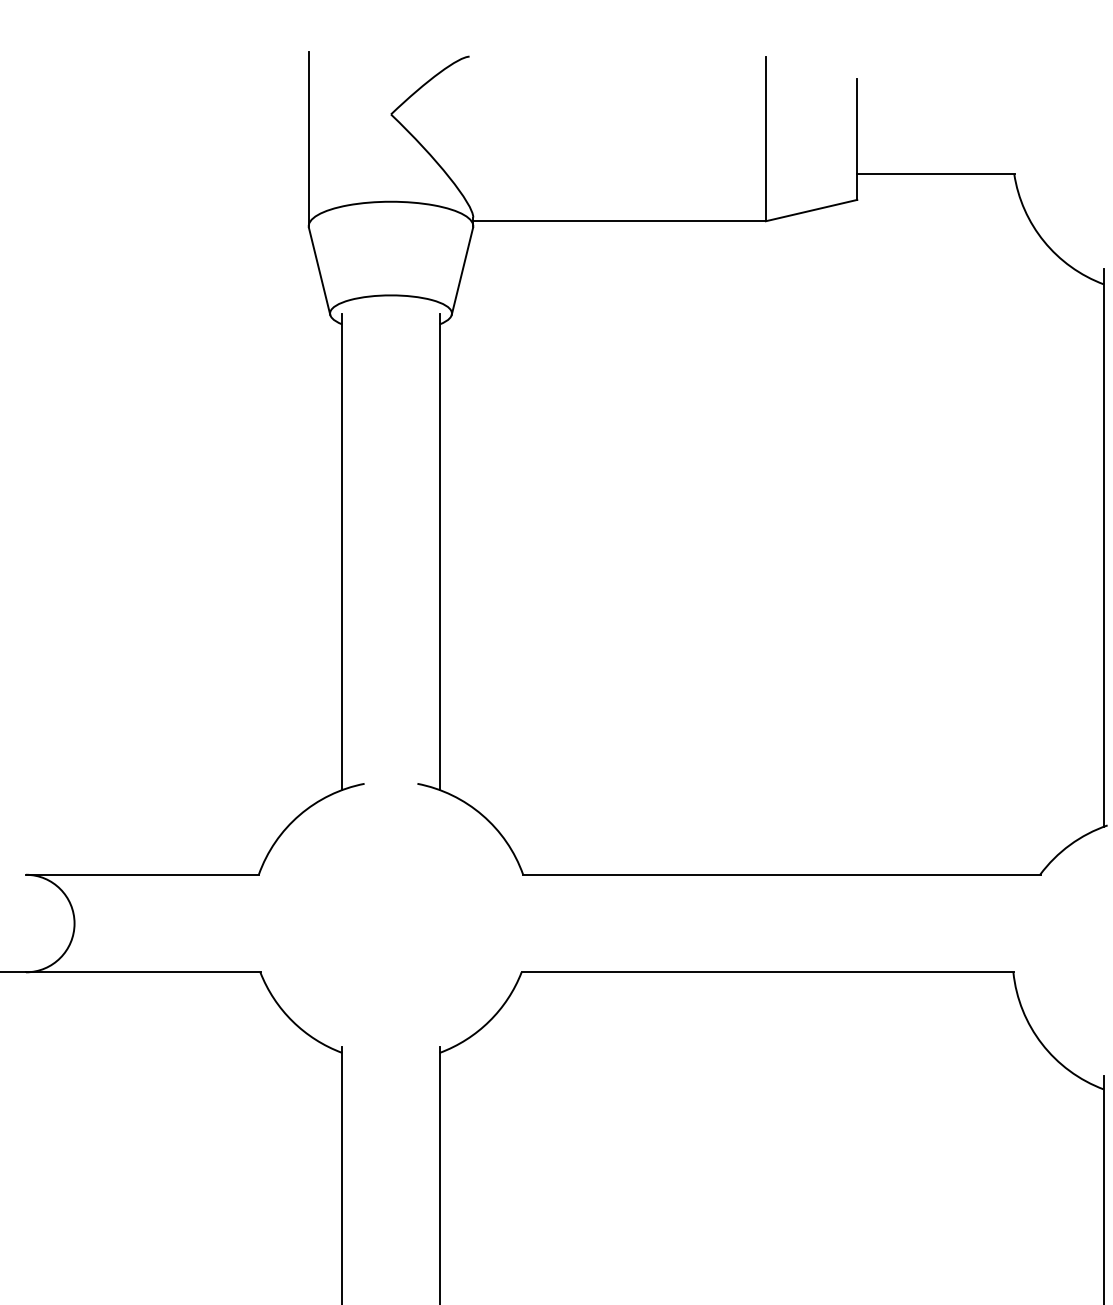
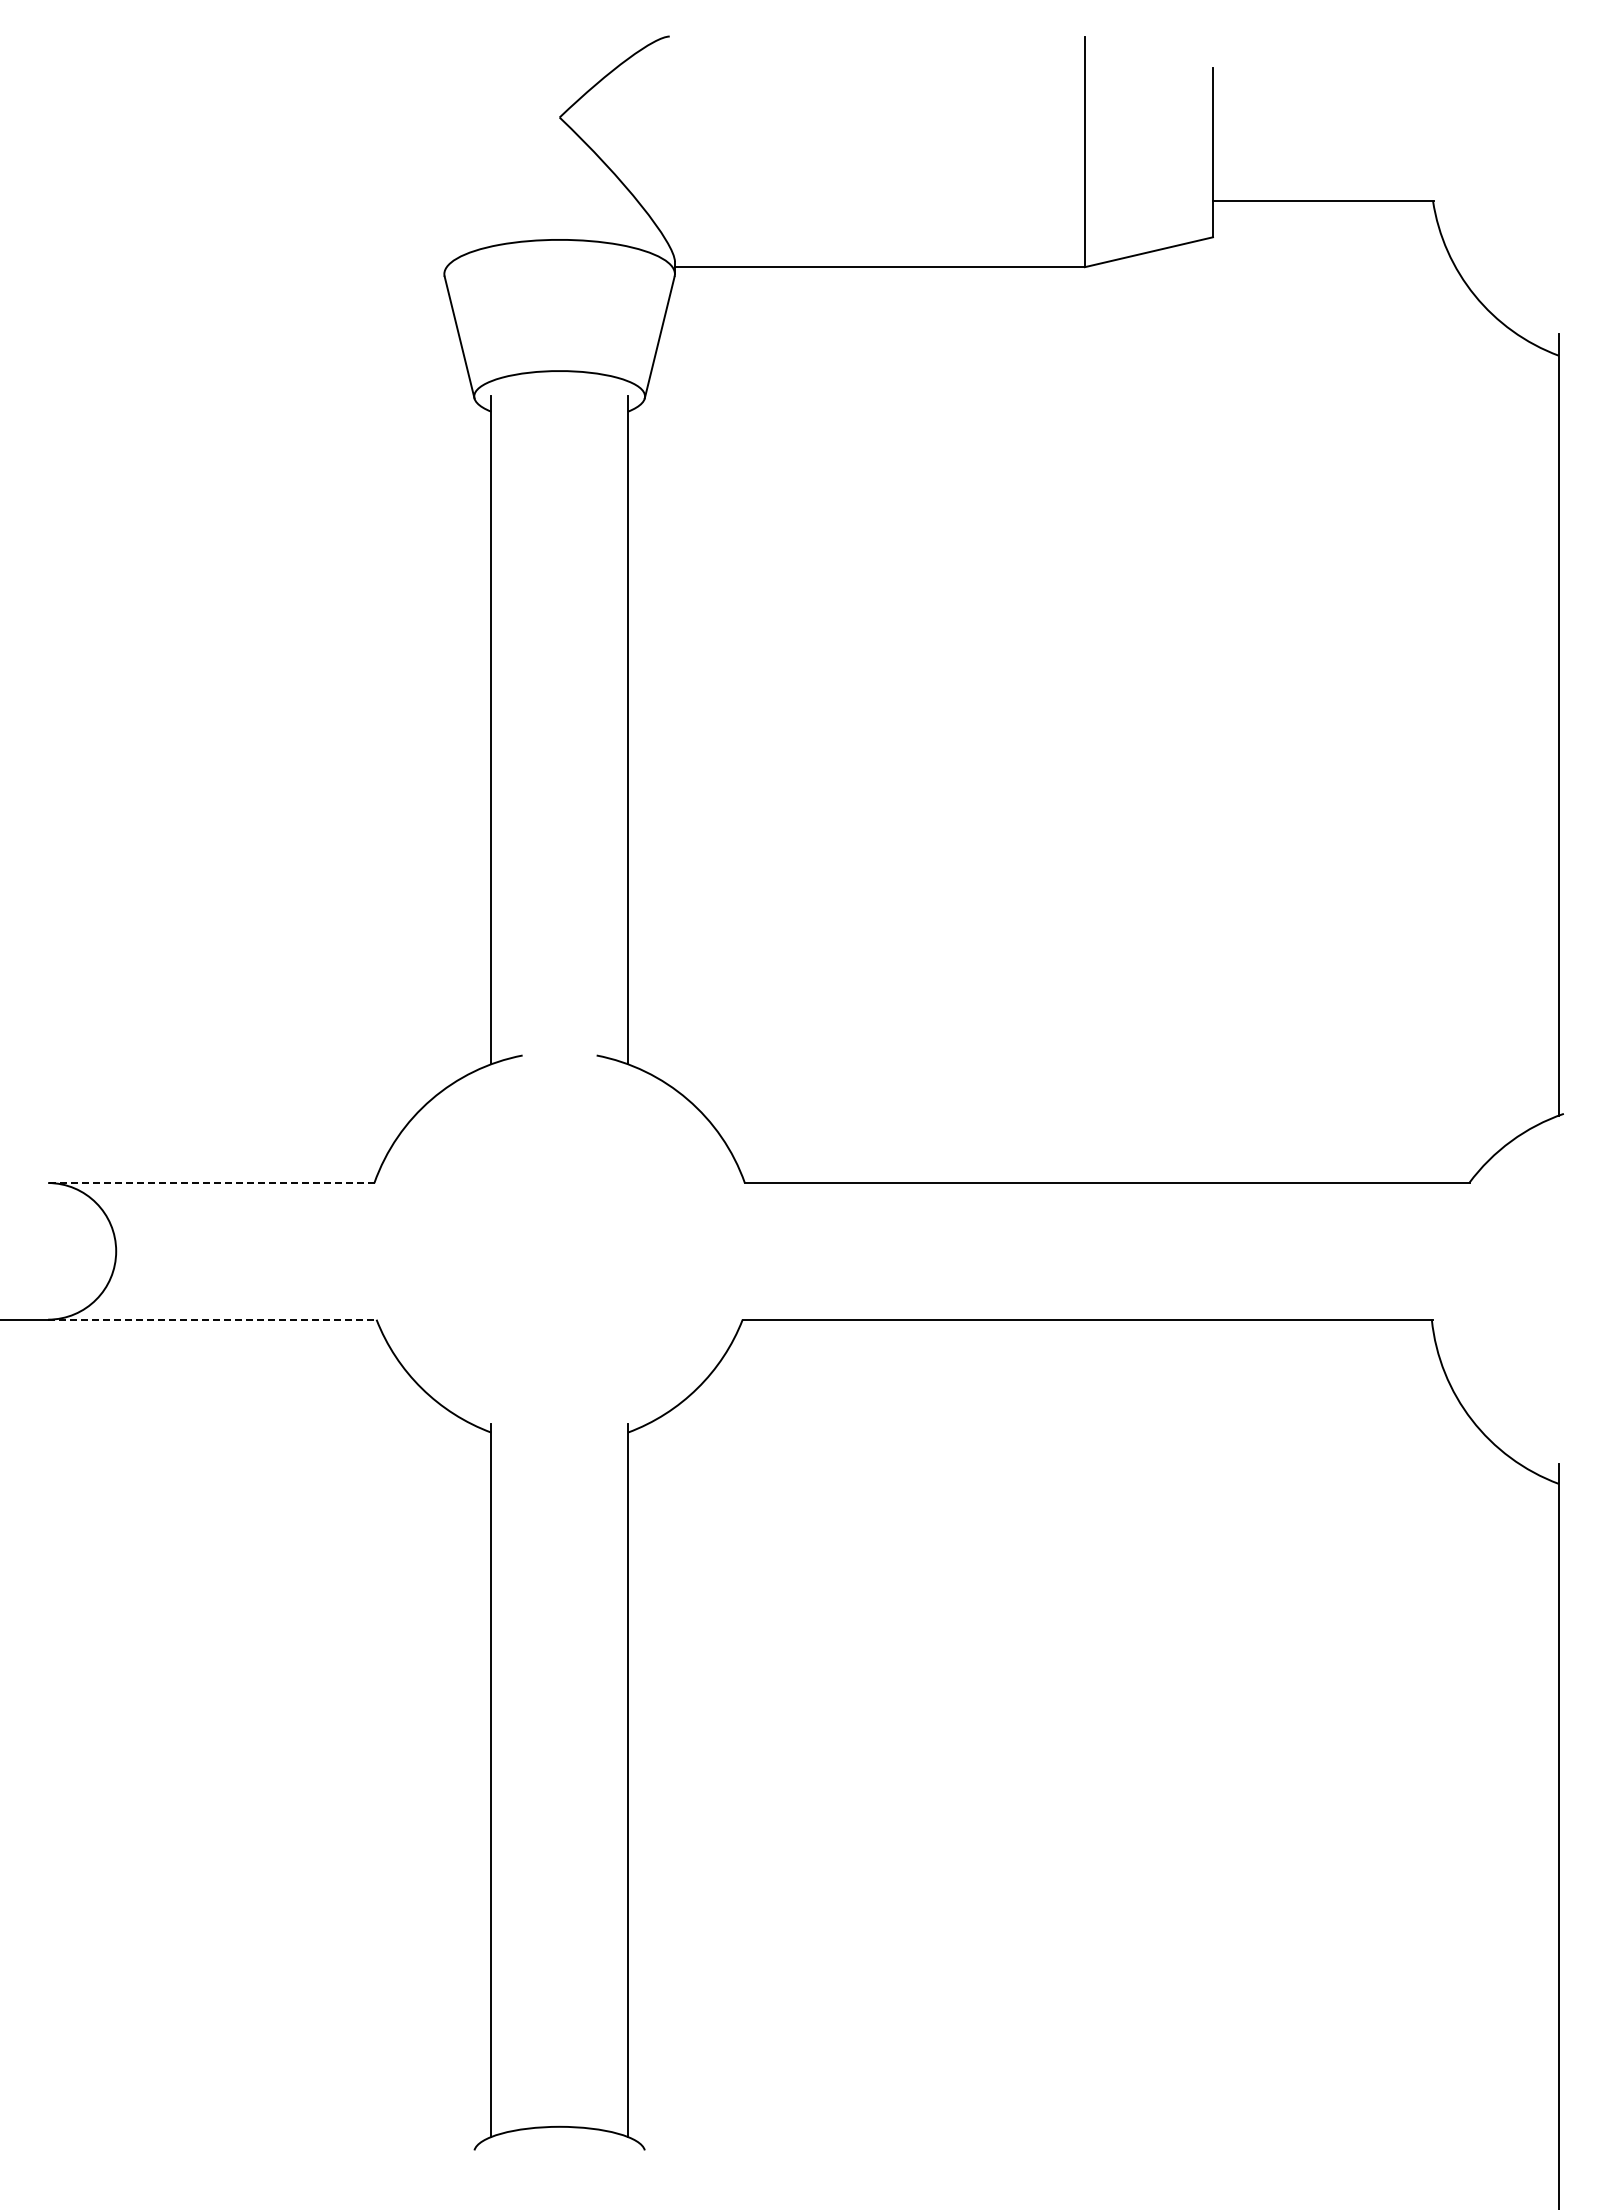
line: (308, 138) -> (444, 151), removed
line: (142, 875) -> (211, 1183), solid -> dashed
line: (144, 972) -> (213, 1319), solid -> dashed

